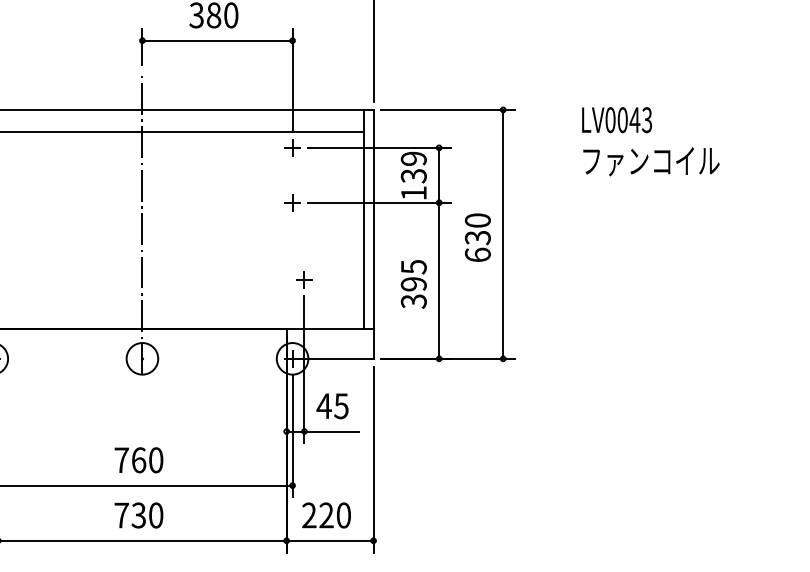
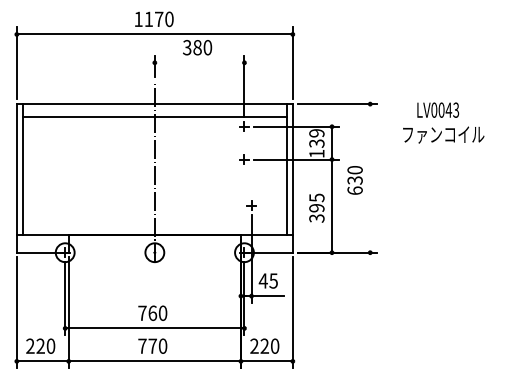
line: (217, 40) -> (199, 62), removed
text: (651, 160) -> (443, 134), moved
line: (503, 234) -> (370, 178), removed
text: (138, 514) -> (152, 345), 730 -> 770

